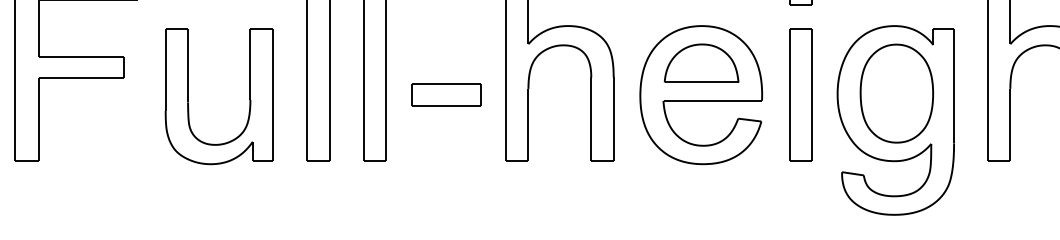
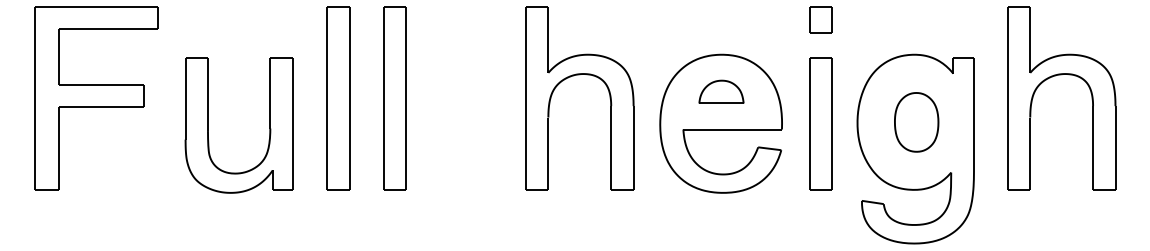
part: (701, 62) -> (721, 91), size x0.6
part: (896, 93) -> (916, 122), size x0.6
part: (446, 94) -> (466, 123), removed

